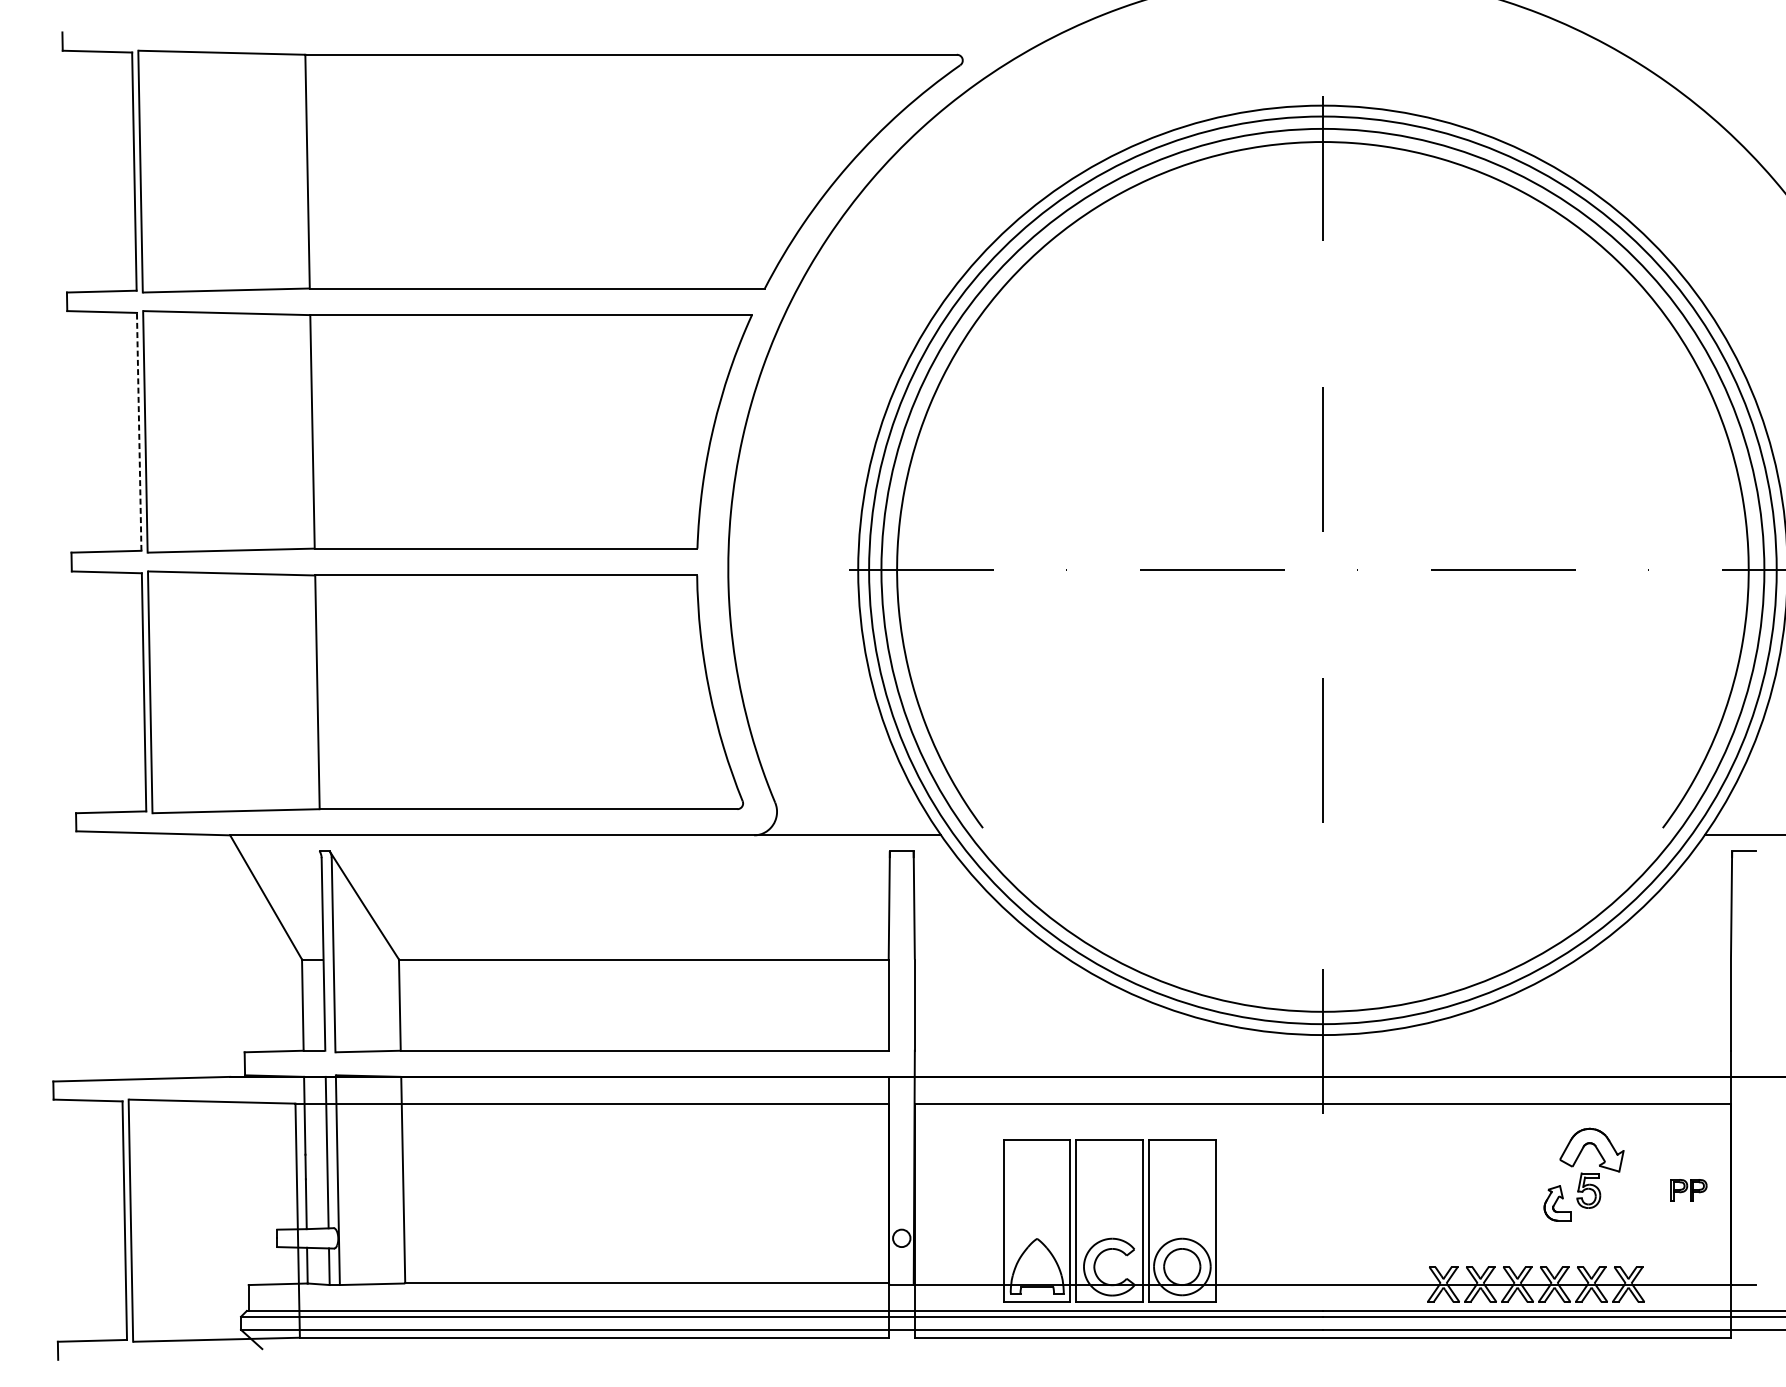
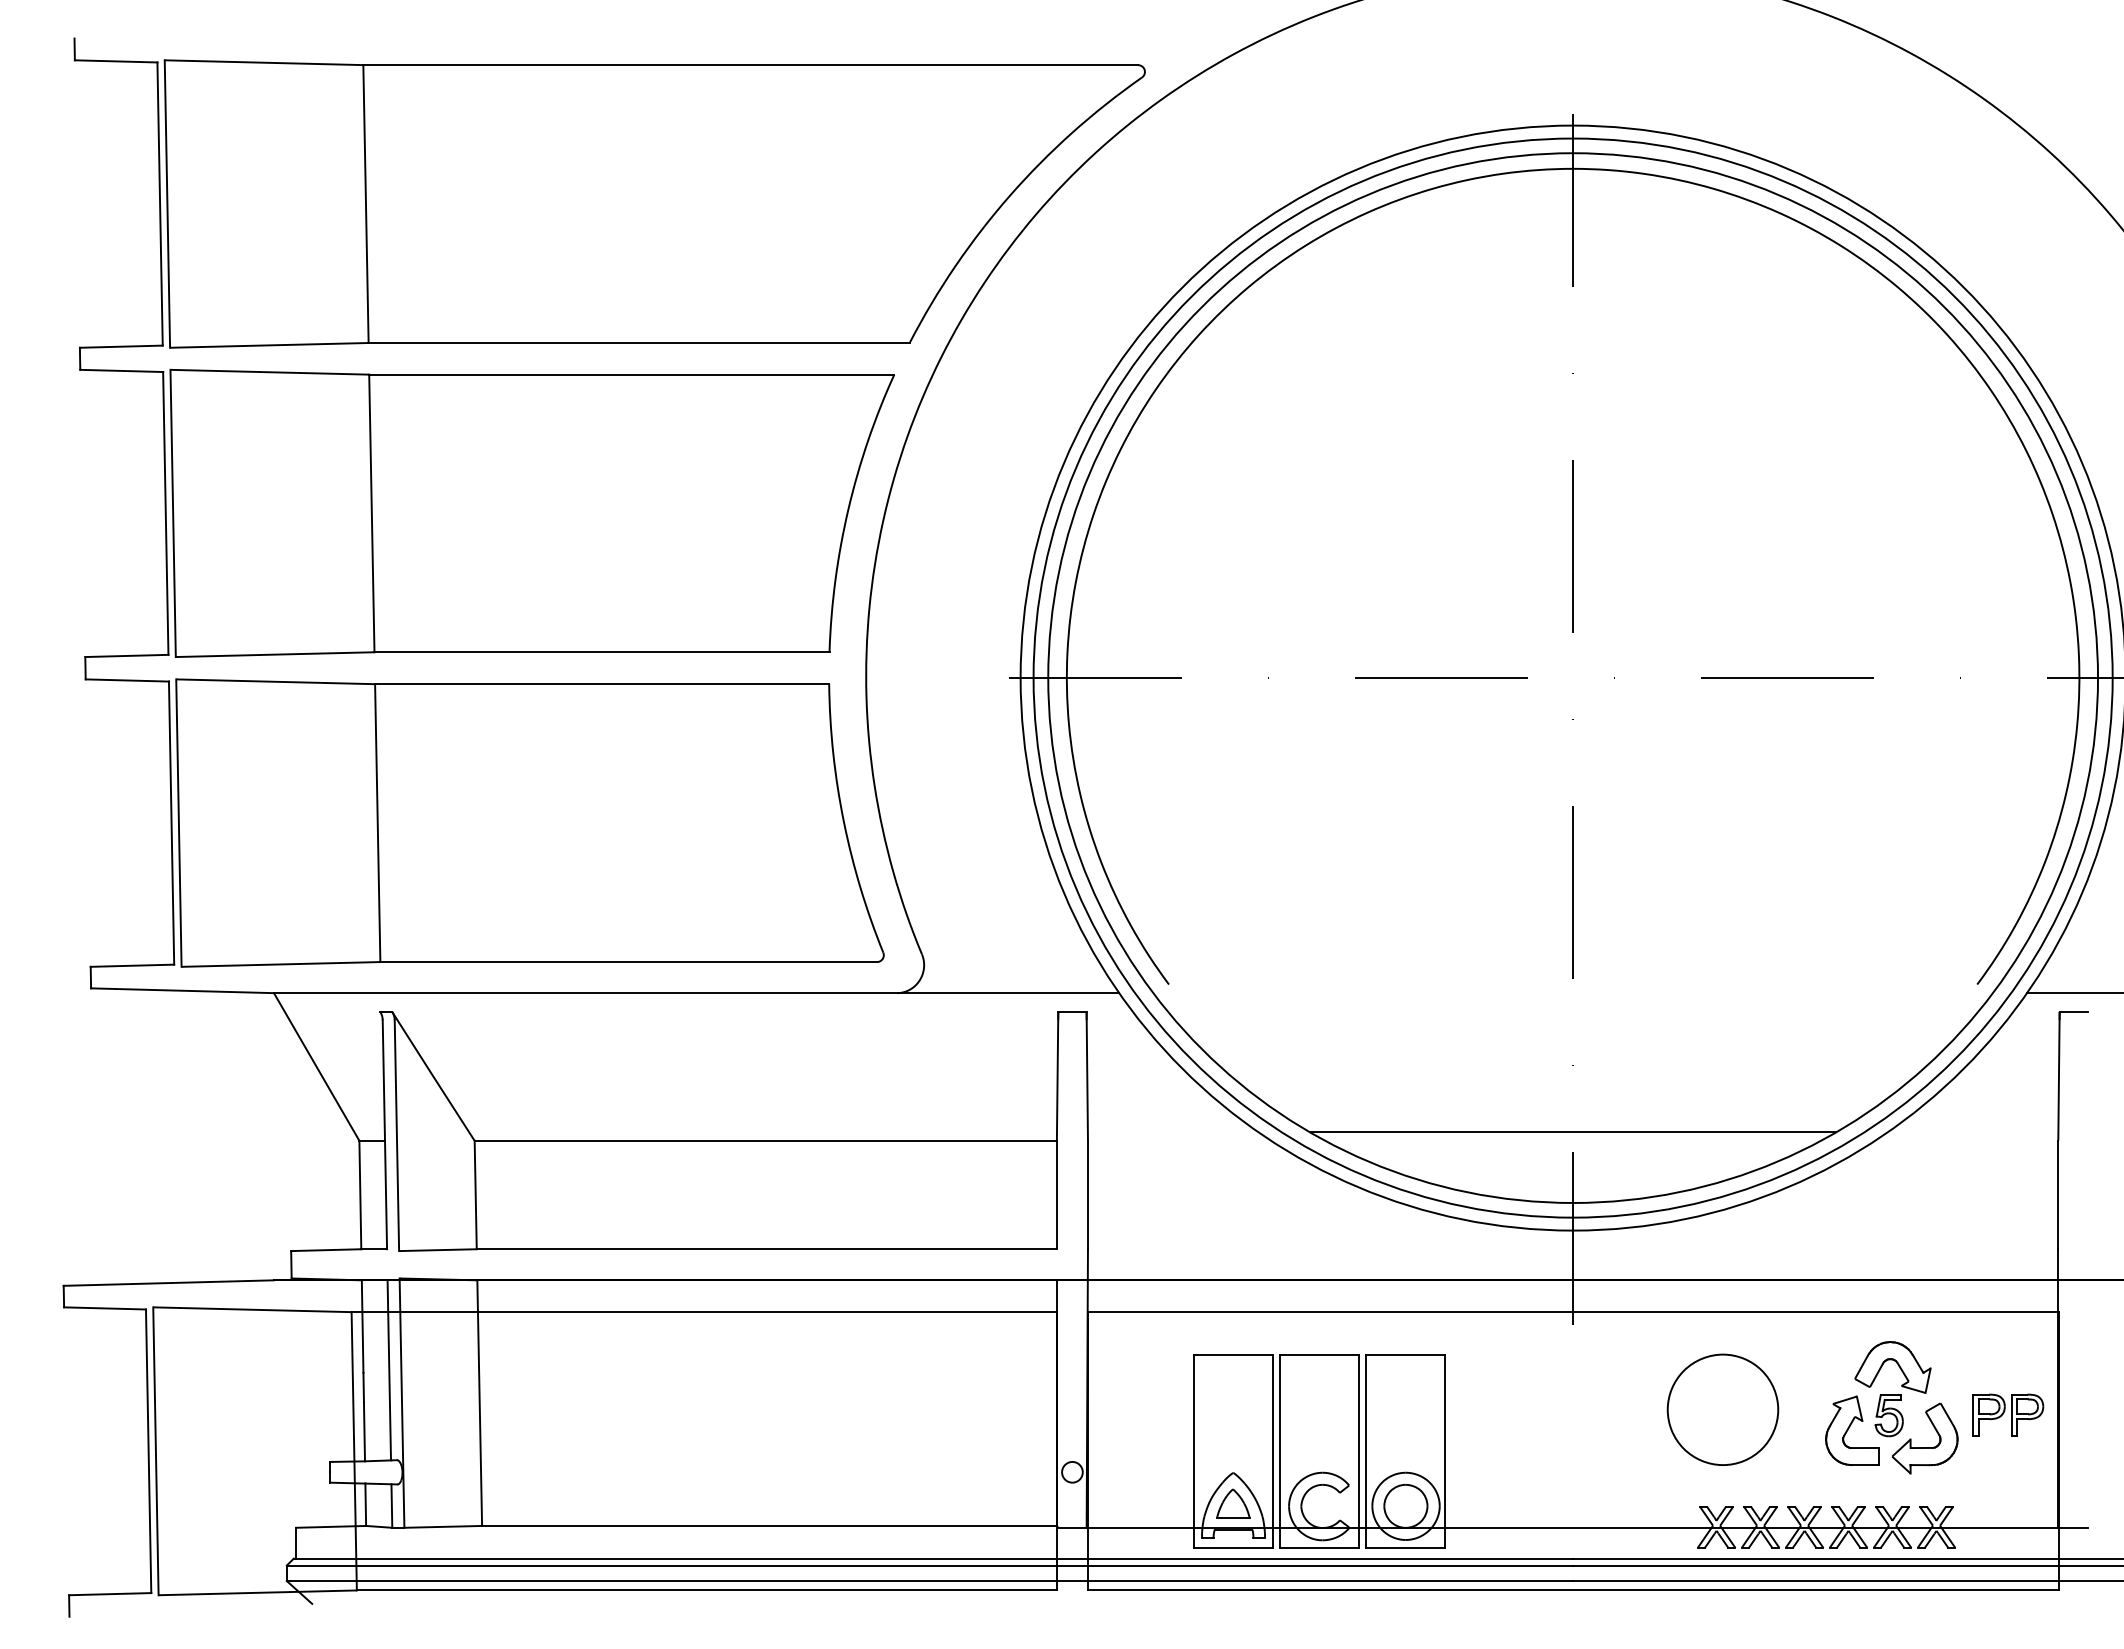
line: (138, 431) -> (165, 512), dashed -> solid
line: (1322, 952) -> (1572, 1132), added
part: (1448, 1185) -> (1722, 1409), added
part: (1689, 1189) -> (2008, 1414), size x1.67
part: (1557, 1203) -> (1852, 1430), size x1.67
part: (1618, 1217) -> (1924, 1447), added
part: (1037, 1264) -> (1233, 1503), added

